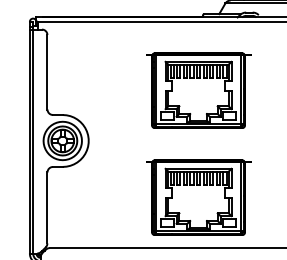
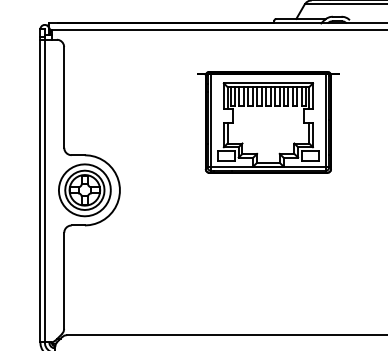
part: (198, 197) -> (268, 266), removed

